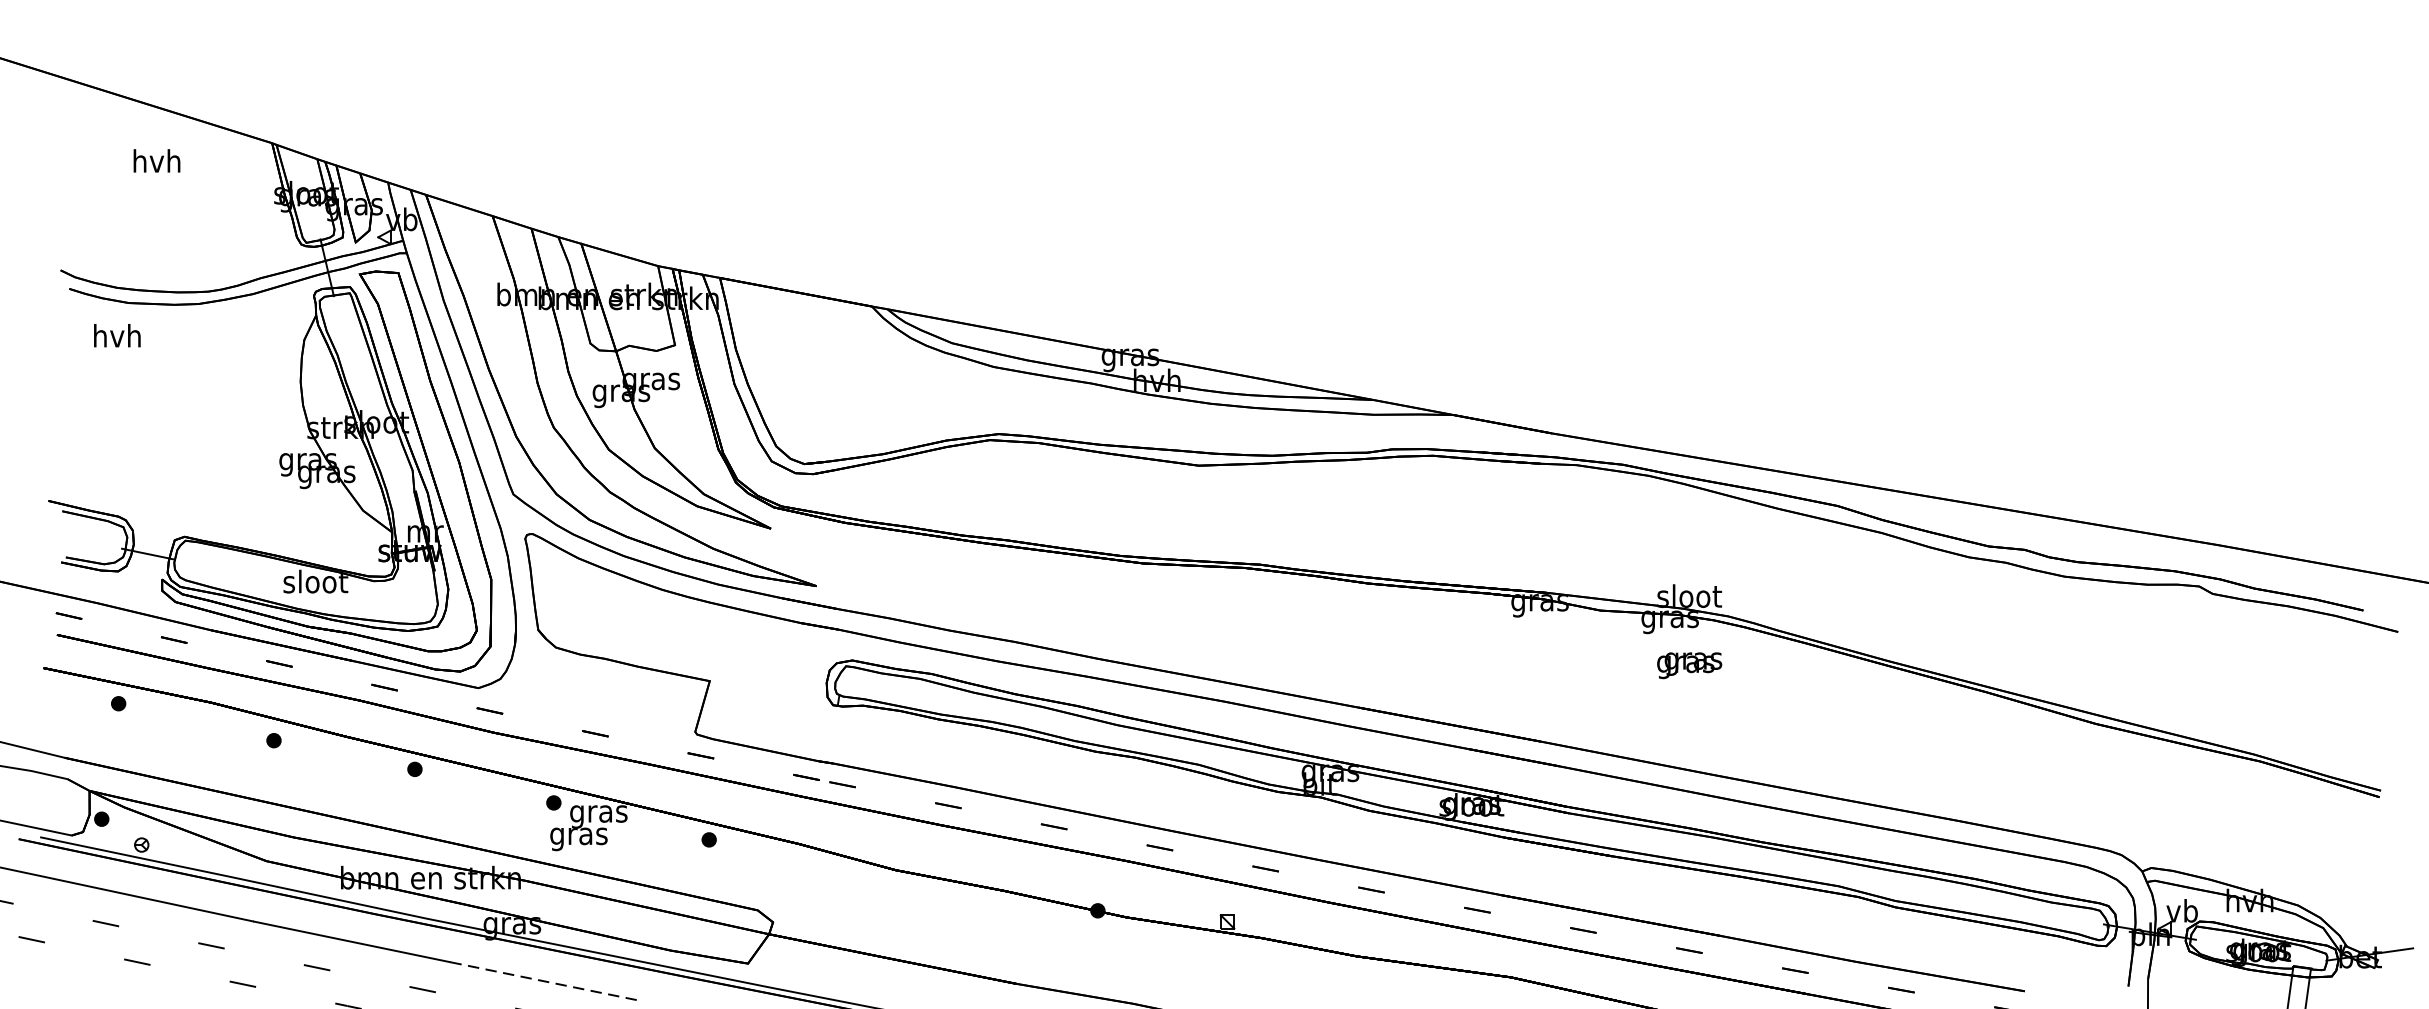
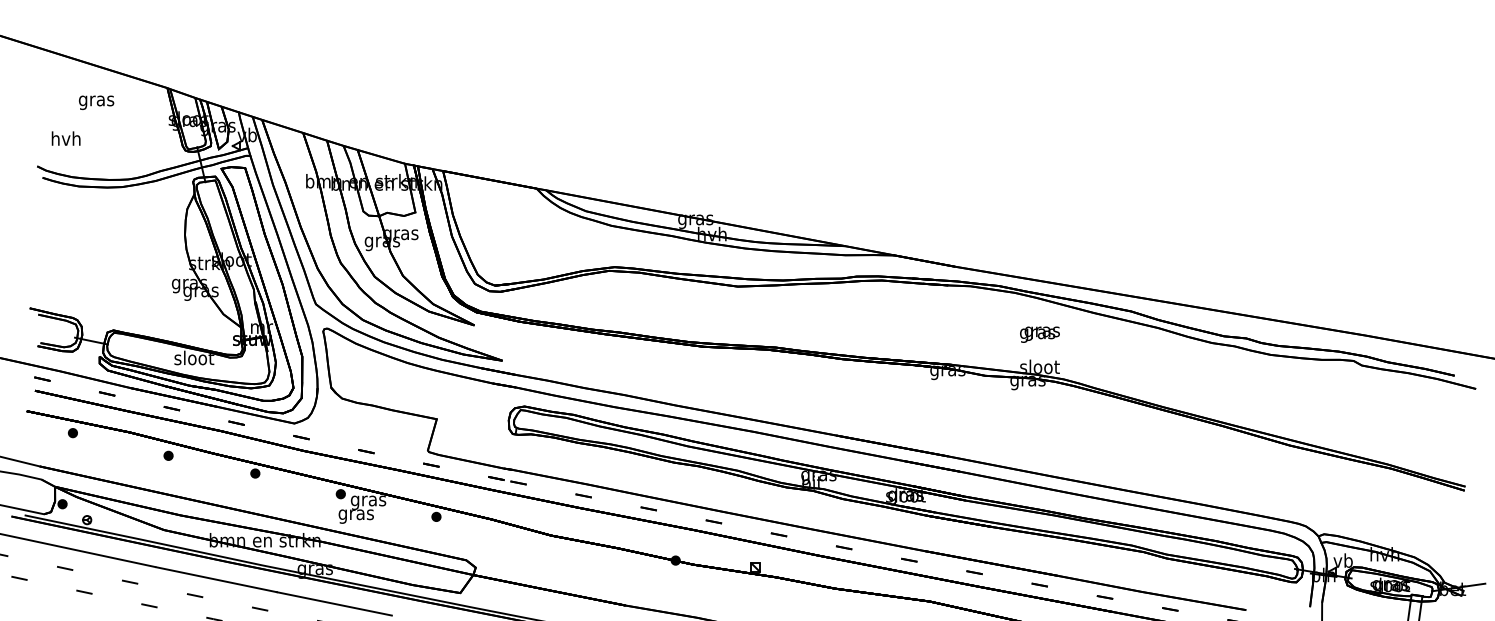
text: (156, 163) -> (96, 100), hvh -> gras
text: (116, 335) -> (65, 138), moved
text: (1688, 665) -> (1039, 334), moved
line: (543, 980) -> (334, 603), dashed -> solid

